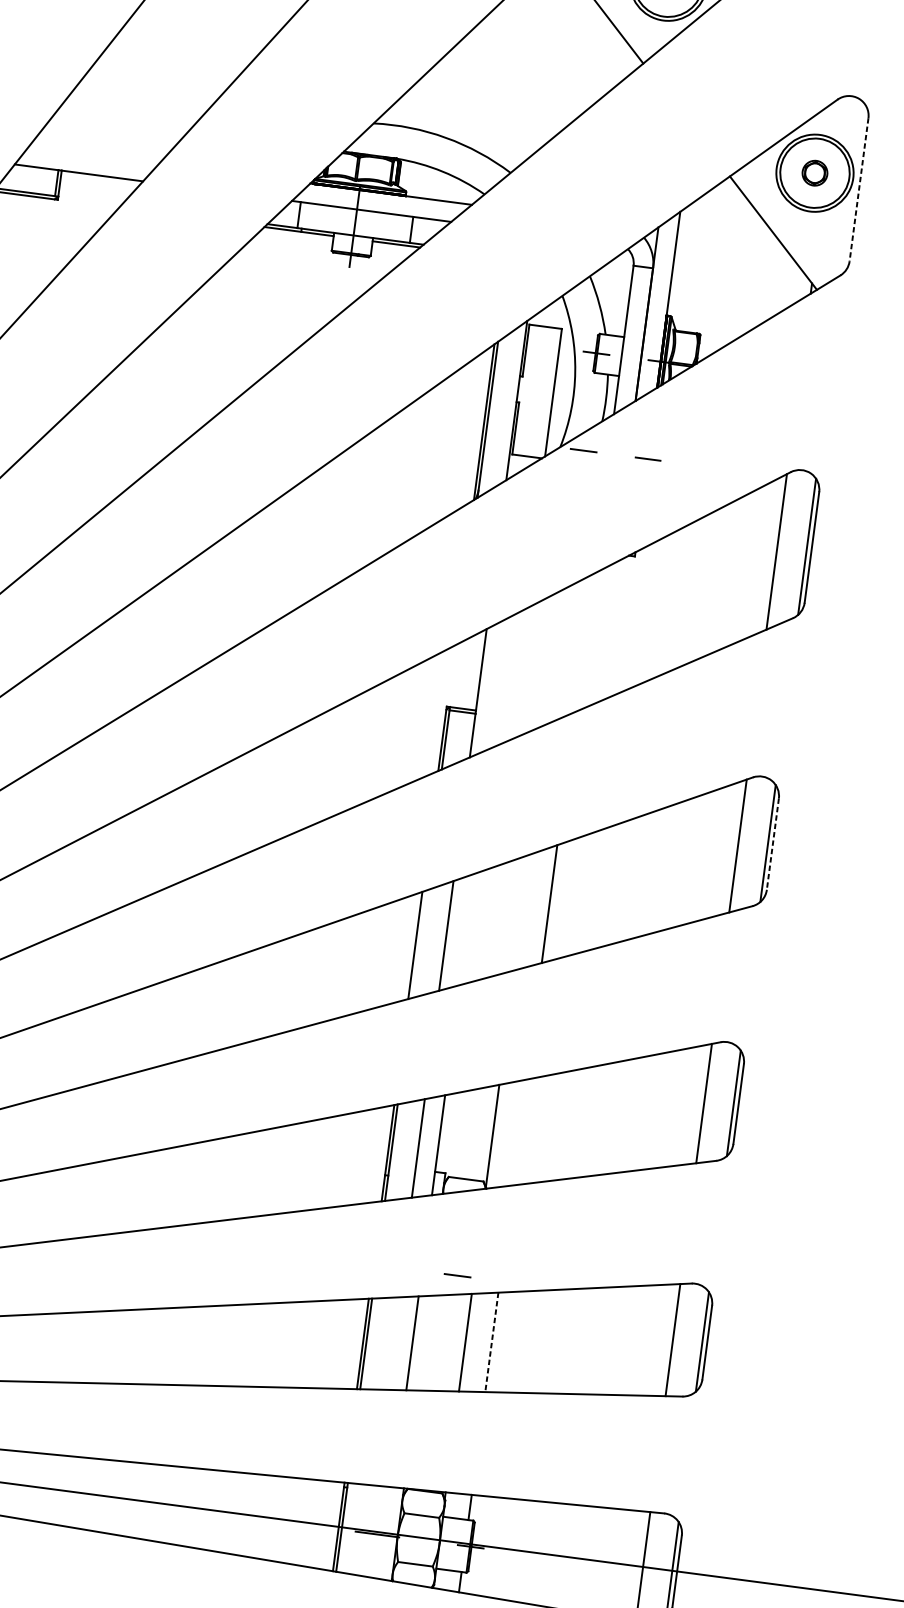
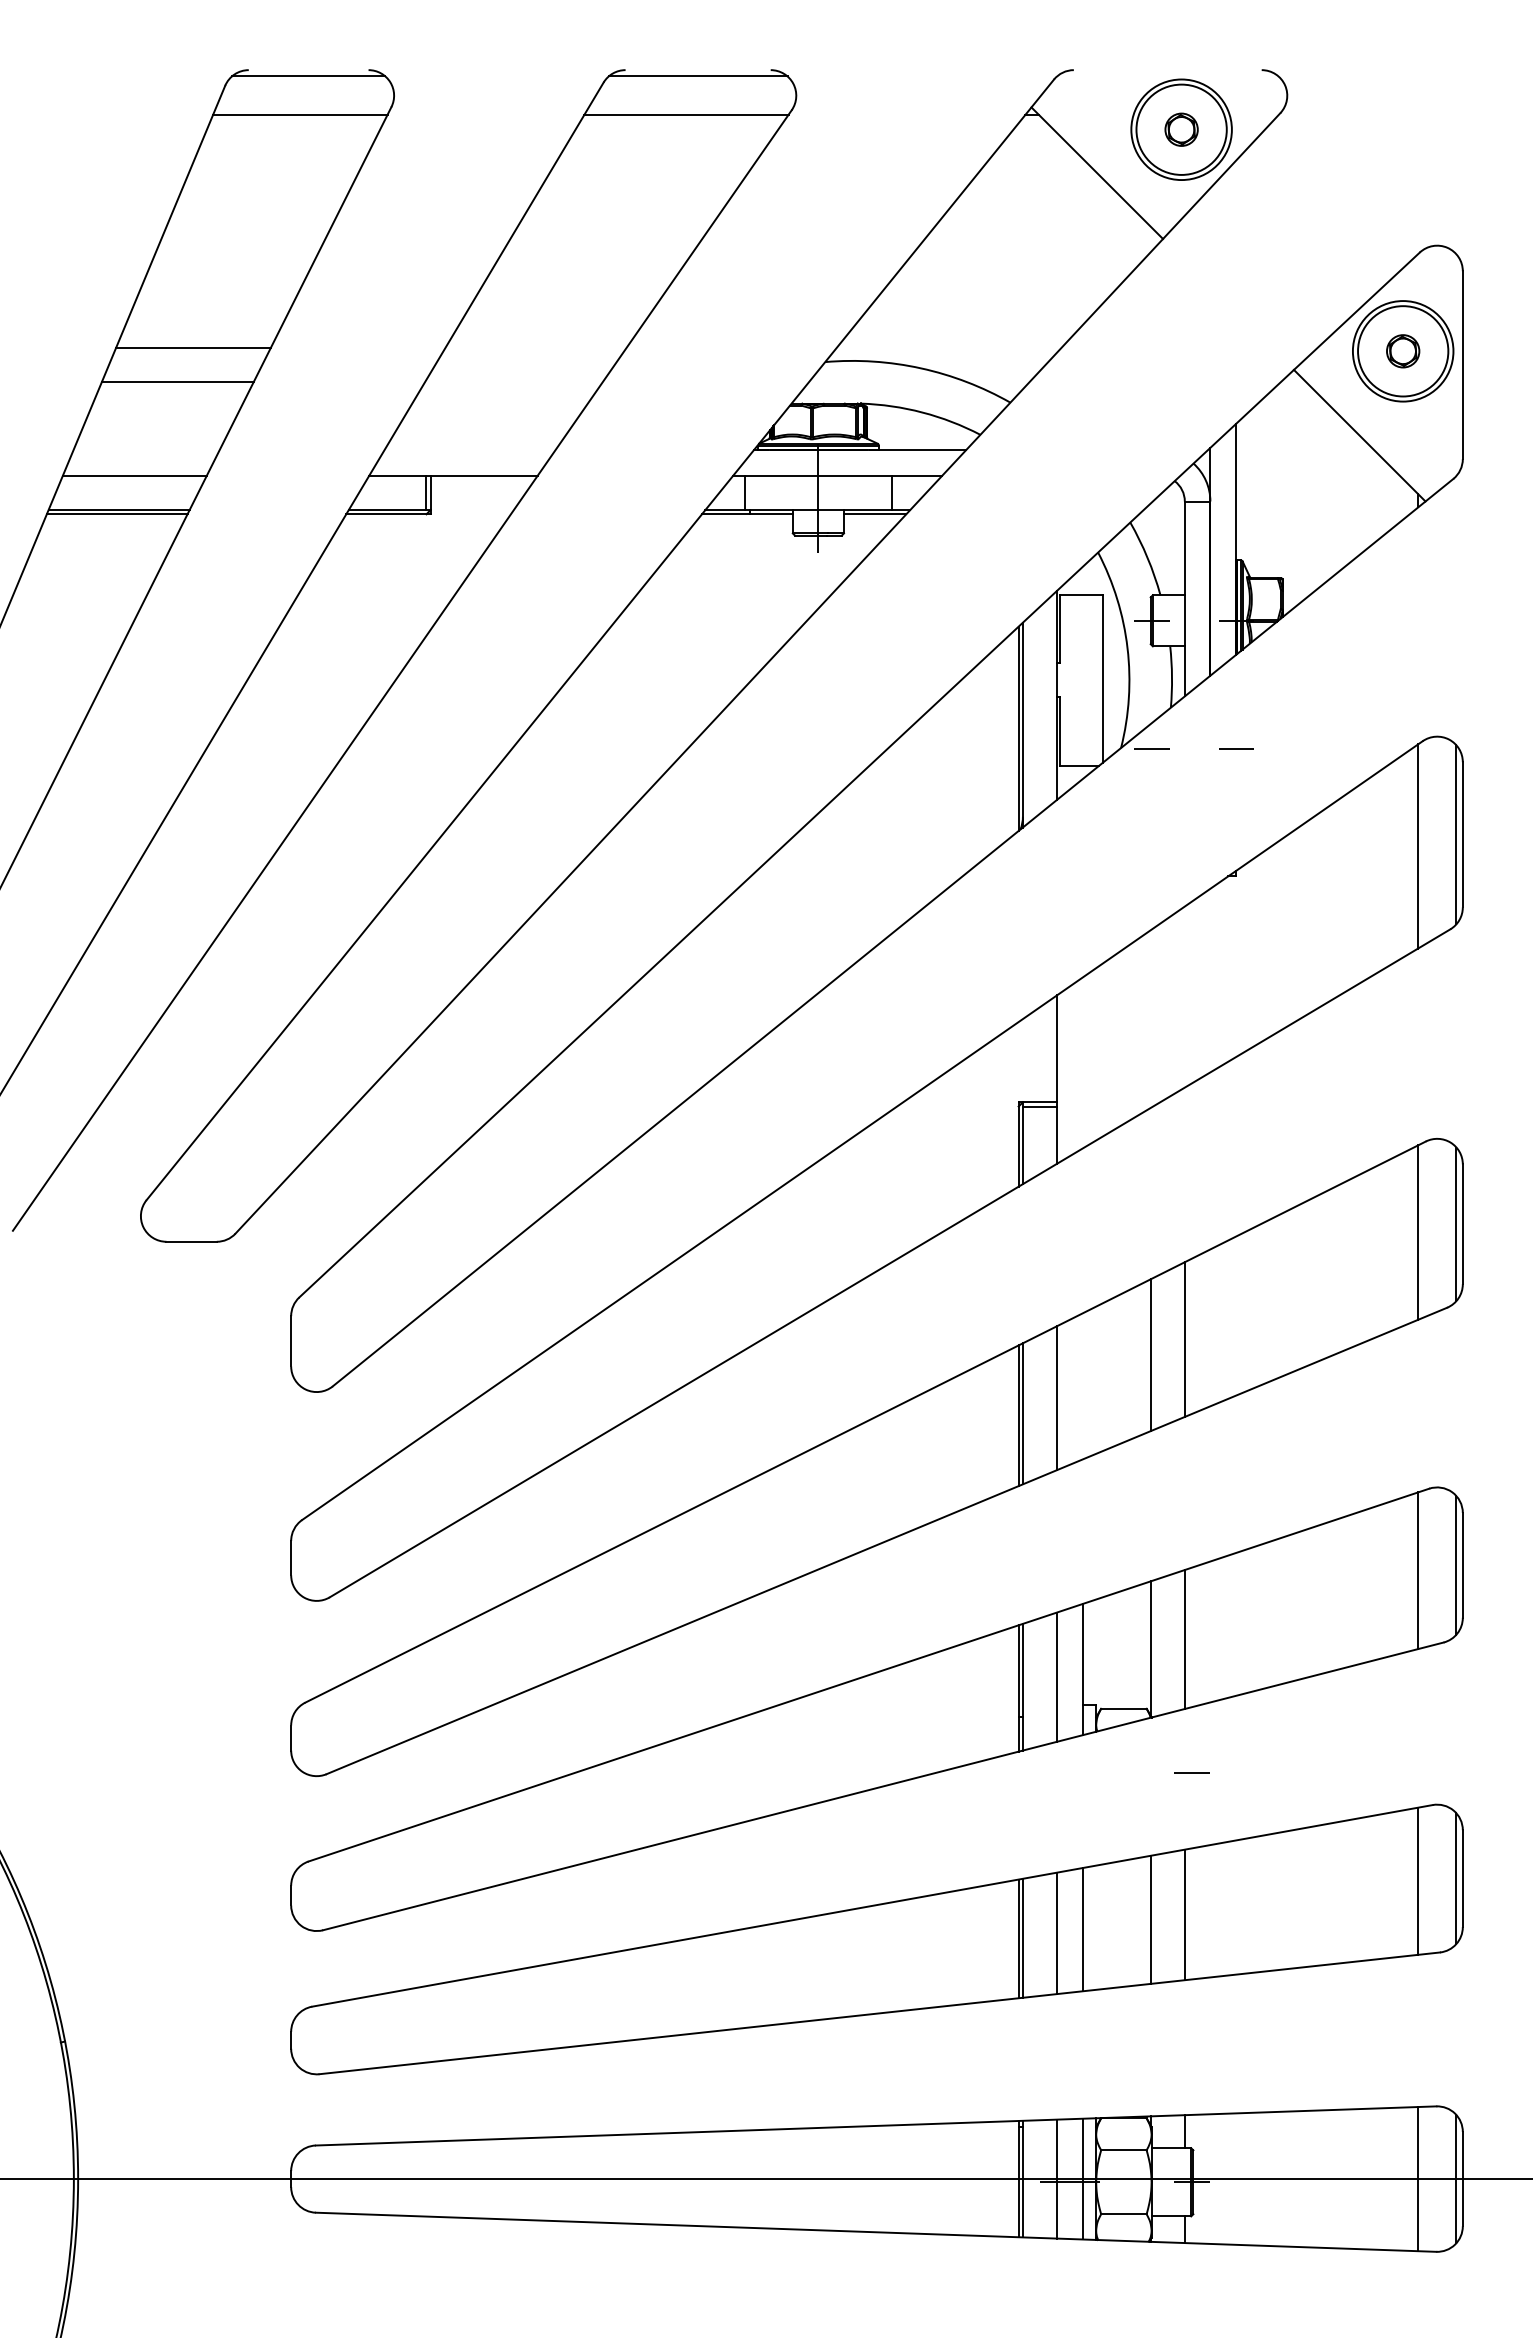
line: (858, 189) -> (1462, 365), dashed -> solid
line: (772, 844) -> (1462, 1224), dashed -> solid
line: (521, 912) -> (1150, 1355), added
line: (418, 944) -> (1022, 1413), added
line: (519, 1132) -> (1184, 1639), added
line: (457, 1275) -> (1191, 1772), moved
line: (491, 1342) -> (1184, 1915), dashed -> solid
line: (393, 1343) -> (1057, 1933), added
line: (368, 1530) -> (1057, 2178), added
line: (387, 1532) -> (1082, 2178), added

